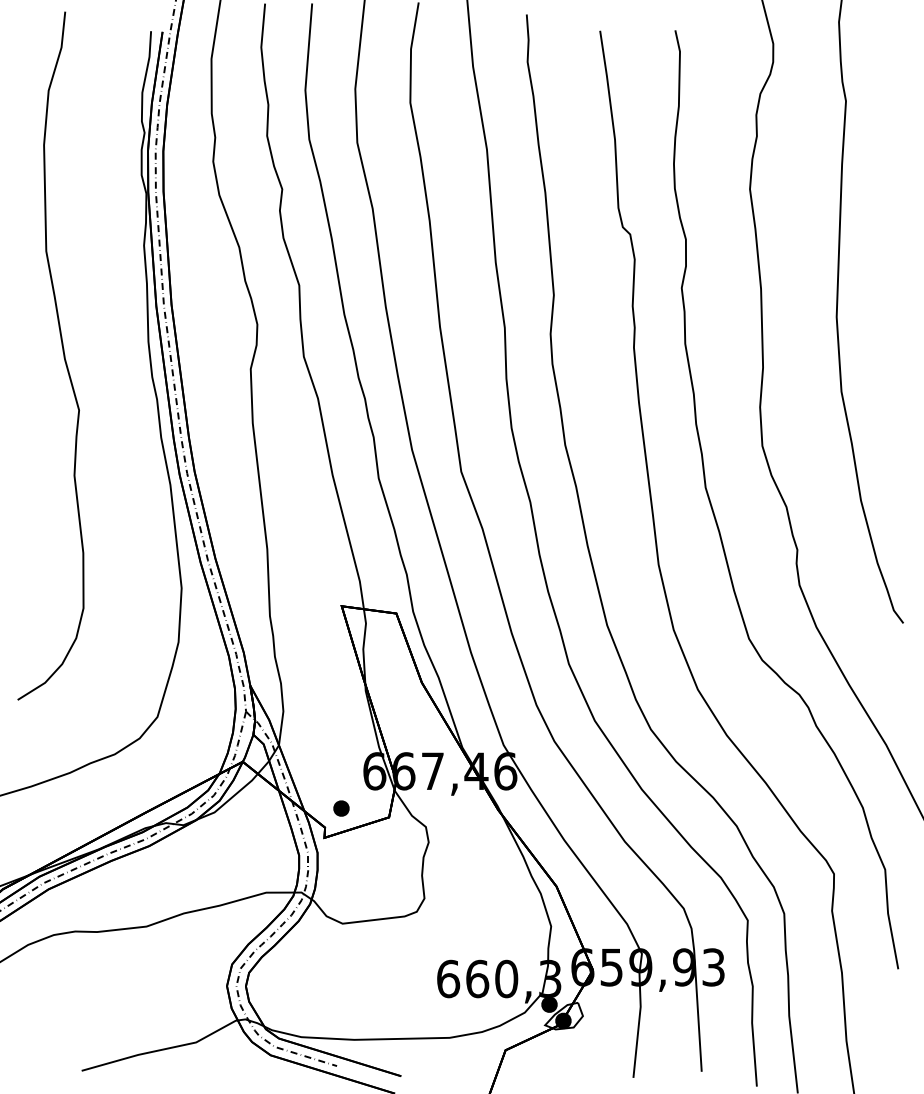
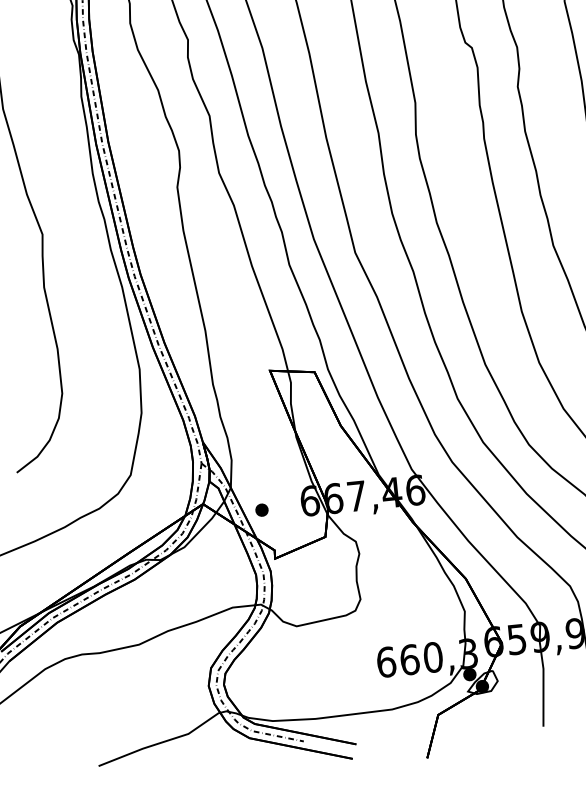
part: (341, 808) -> (262, 510), moved

